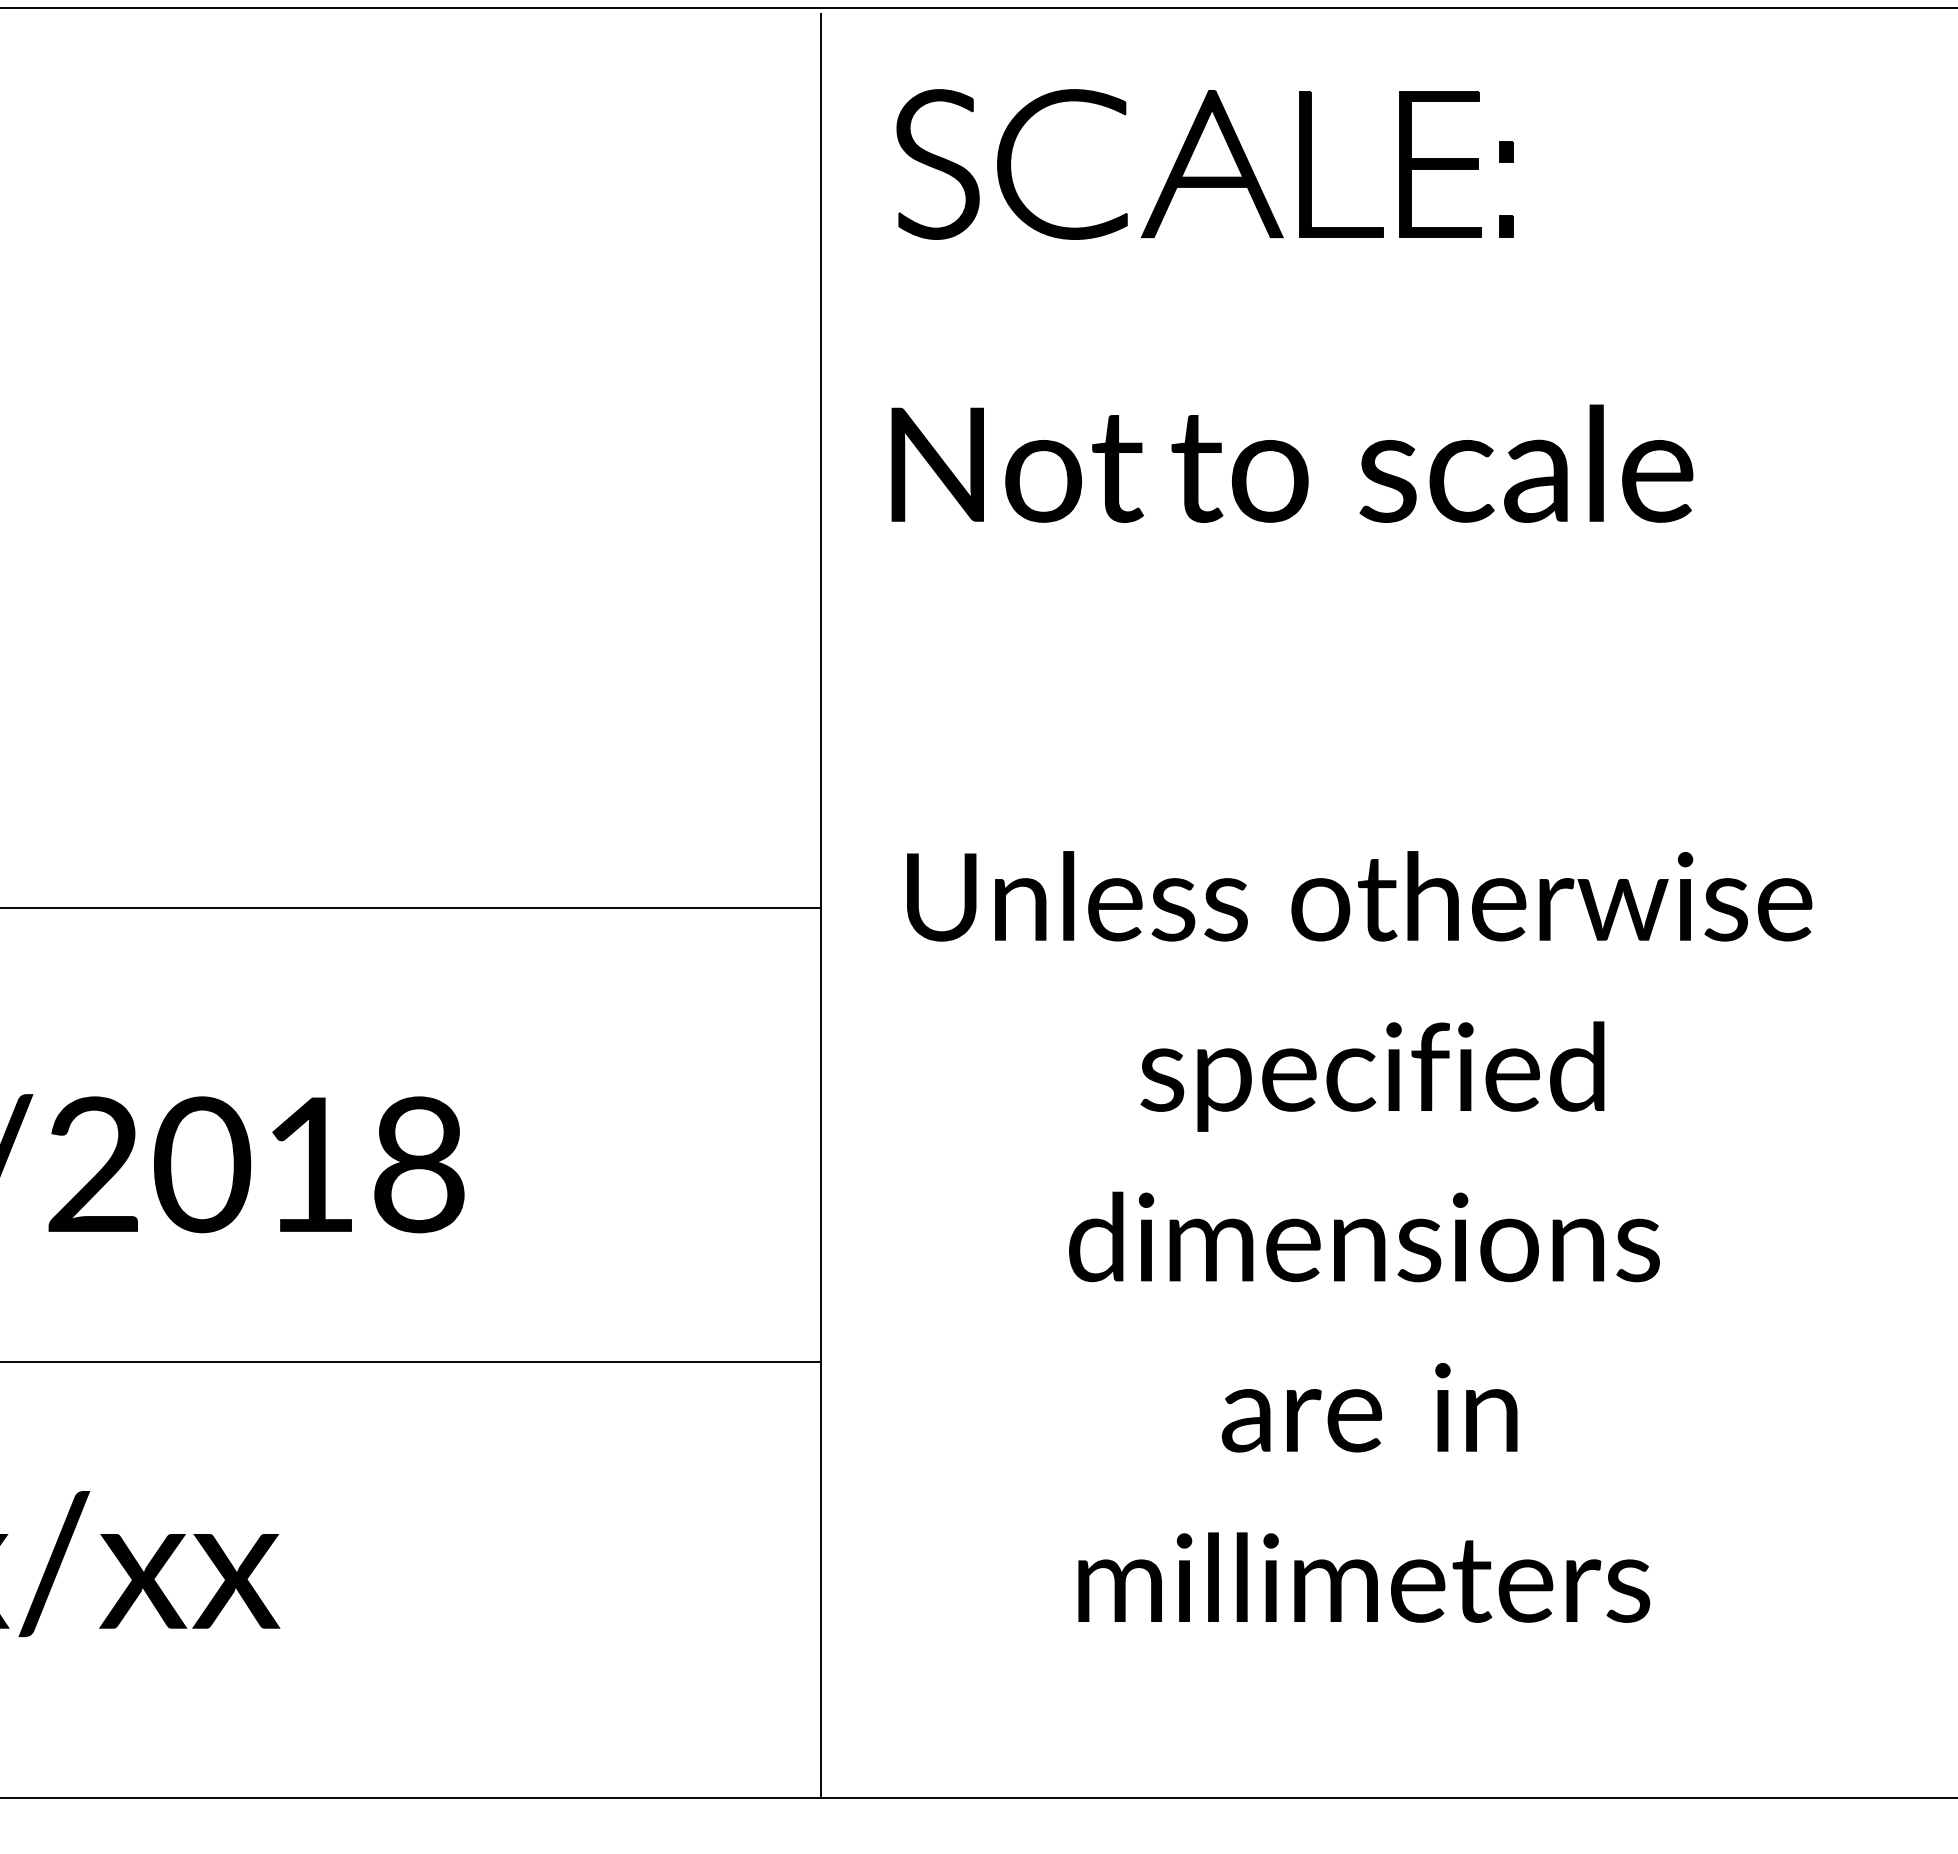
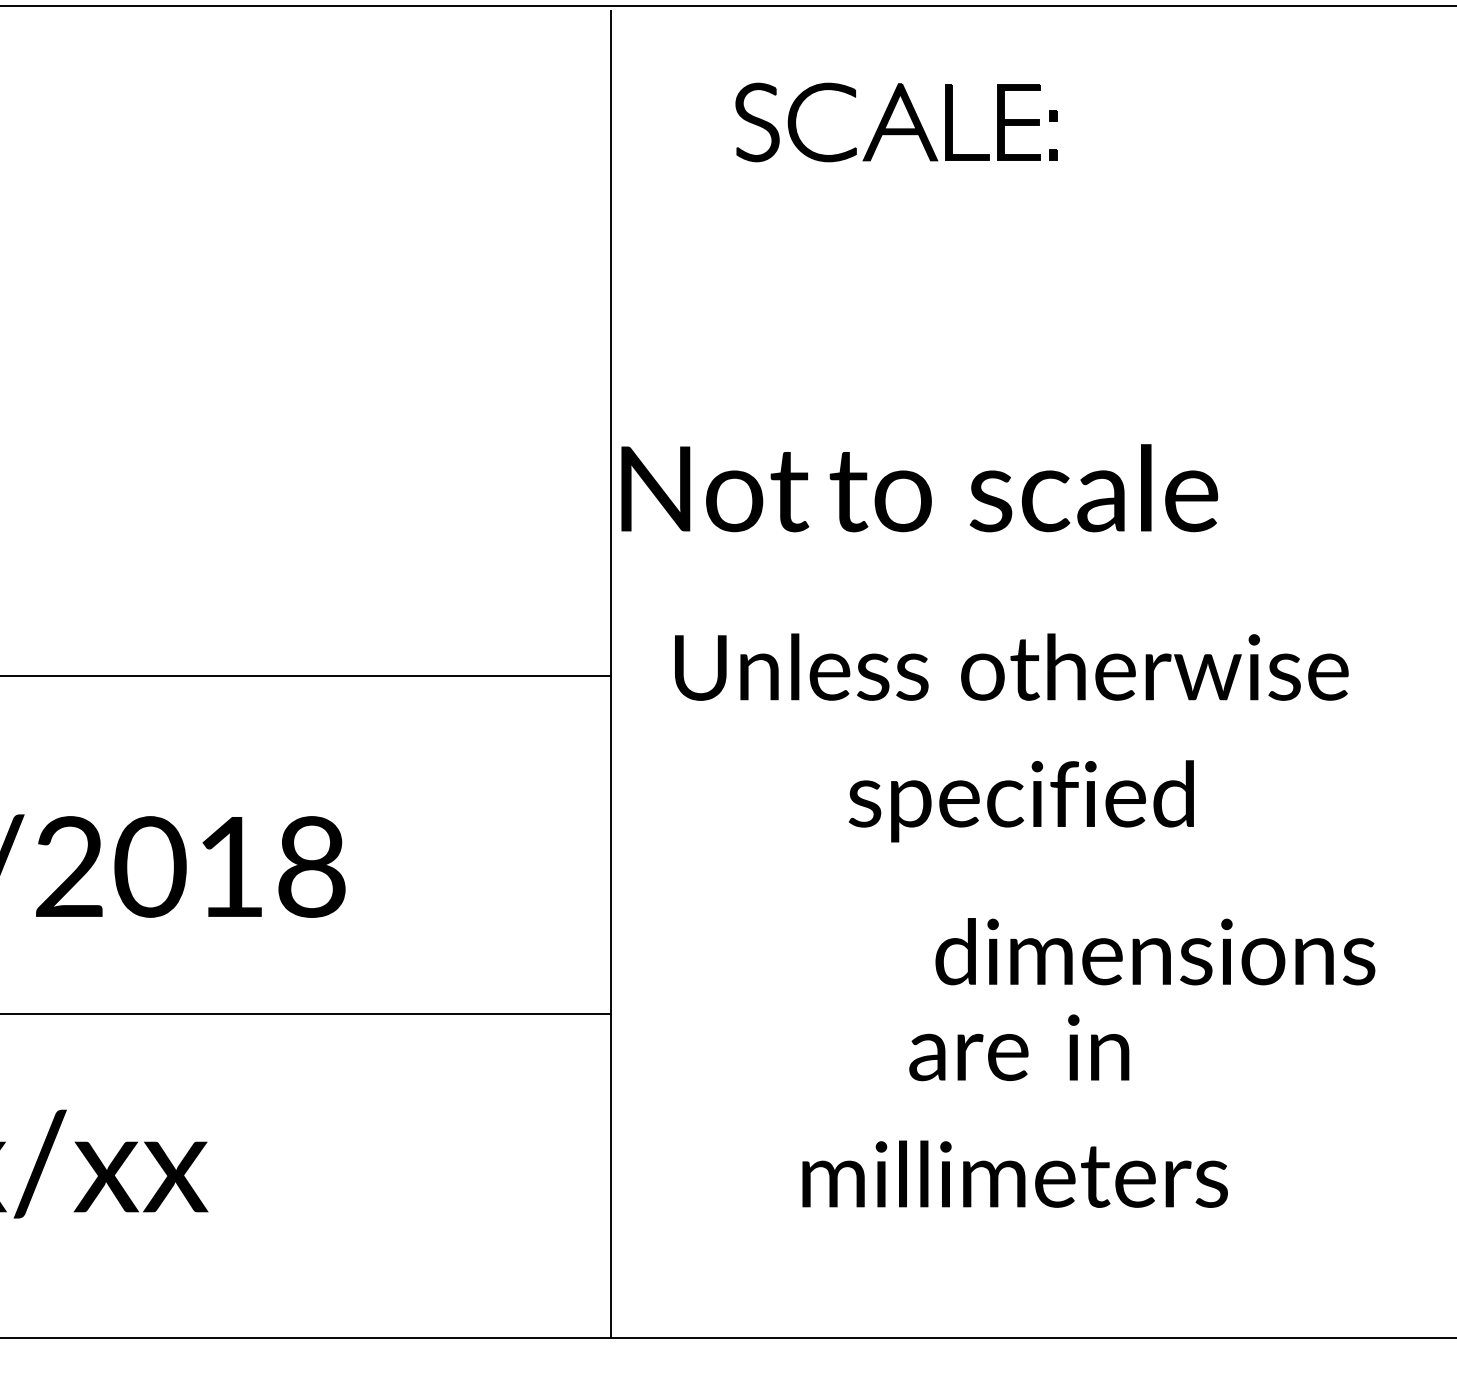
part: (1204, 164) -> (896, 122), size x0.7
text: (1292, 464) -> (919, 488), moved
text: (1364, 1236) -> (1155, 951), moved

